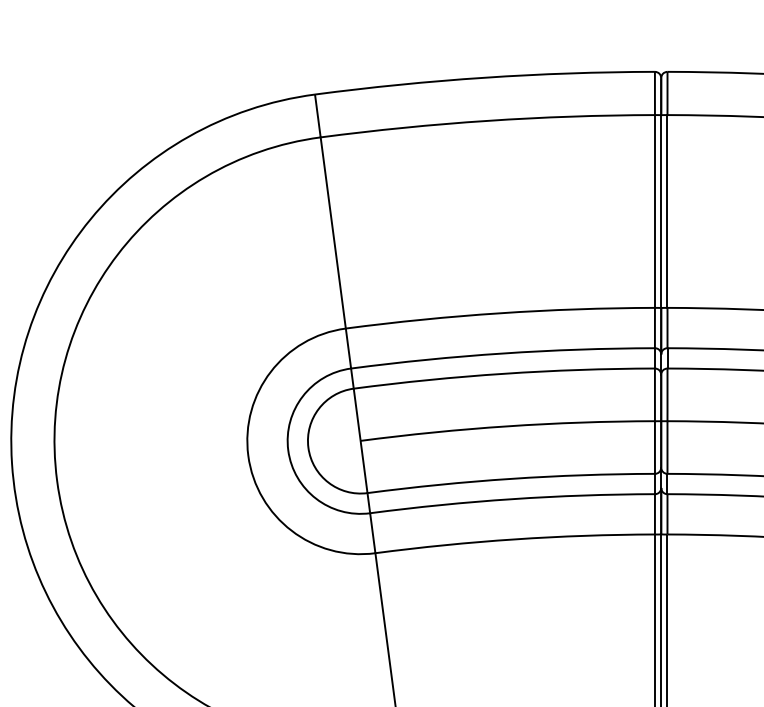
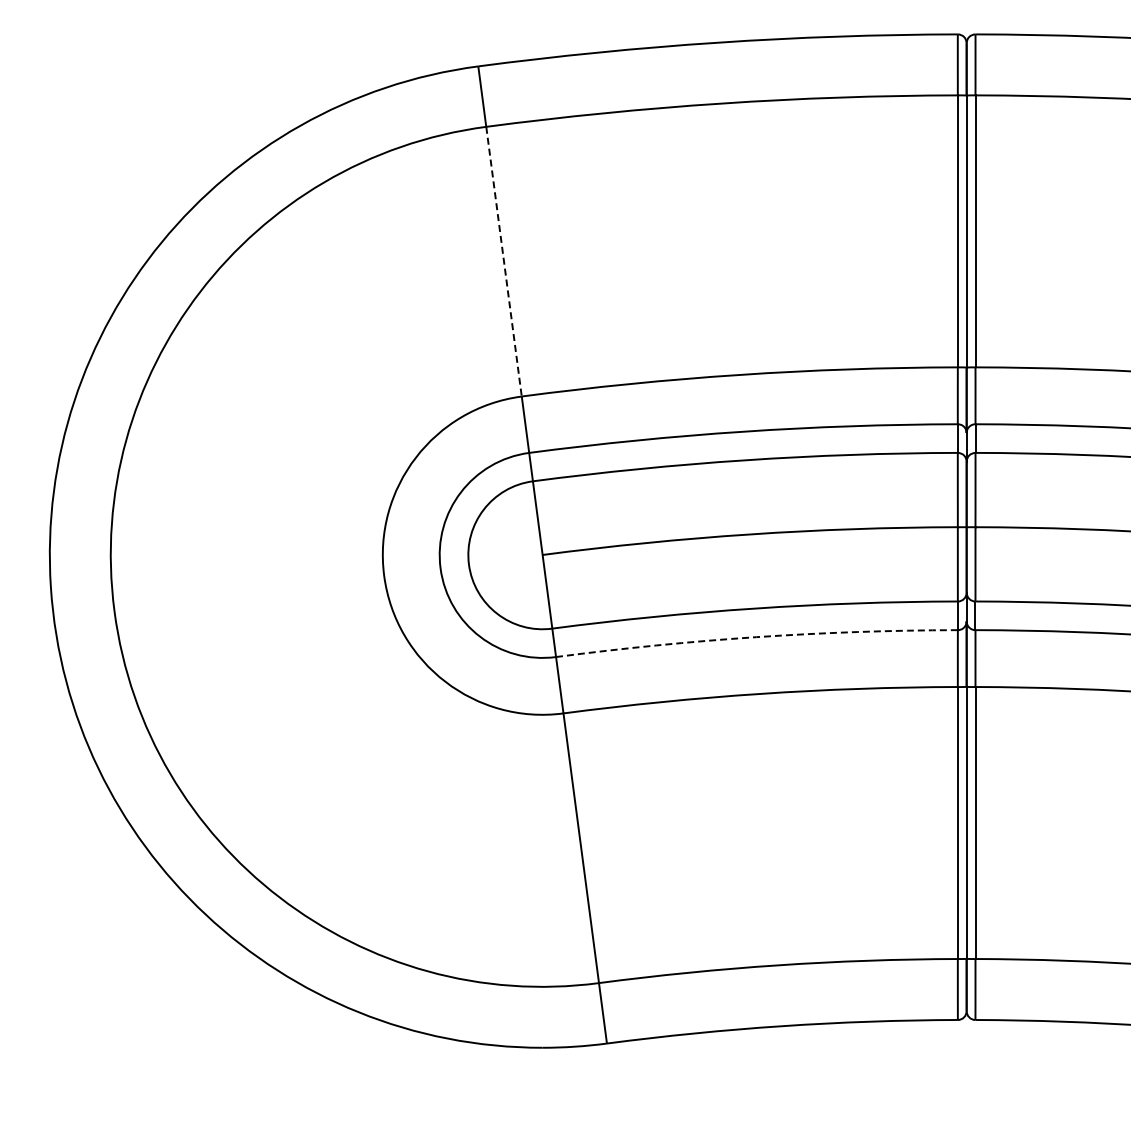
line: (333, 232) -> (504, 261), solid -> dashed
arc: (512, 499) -> (756, 637), solid -> dashed

